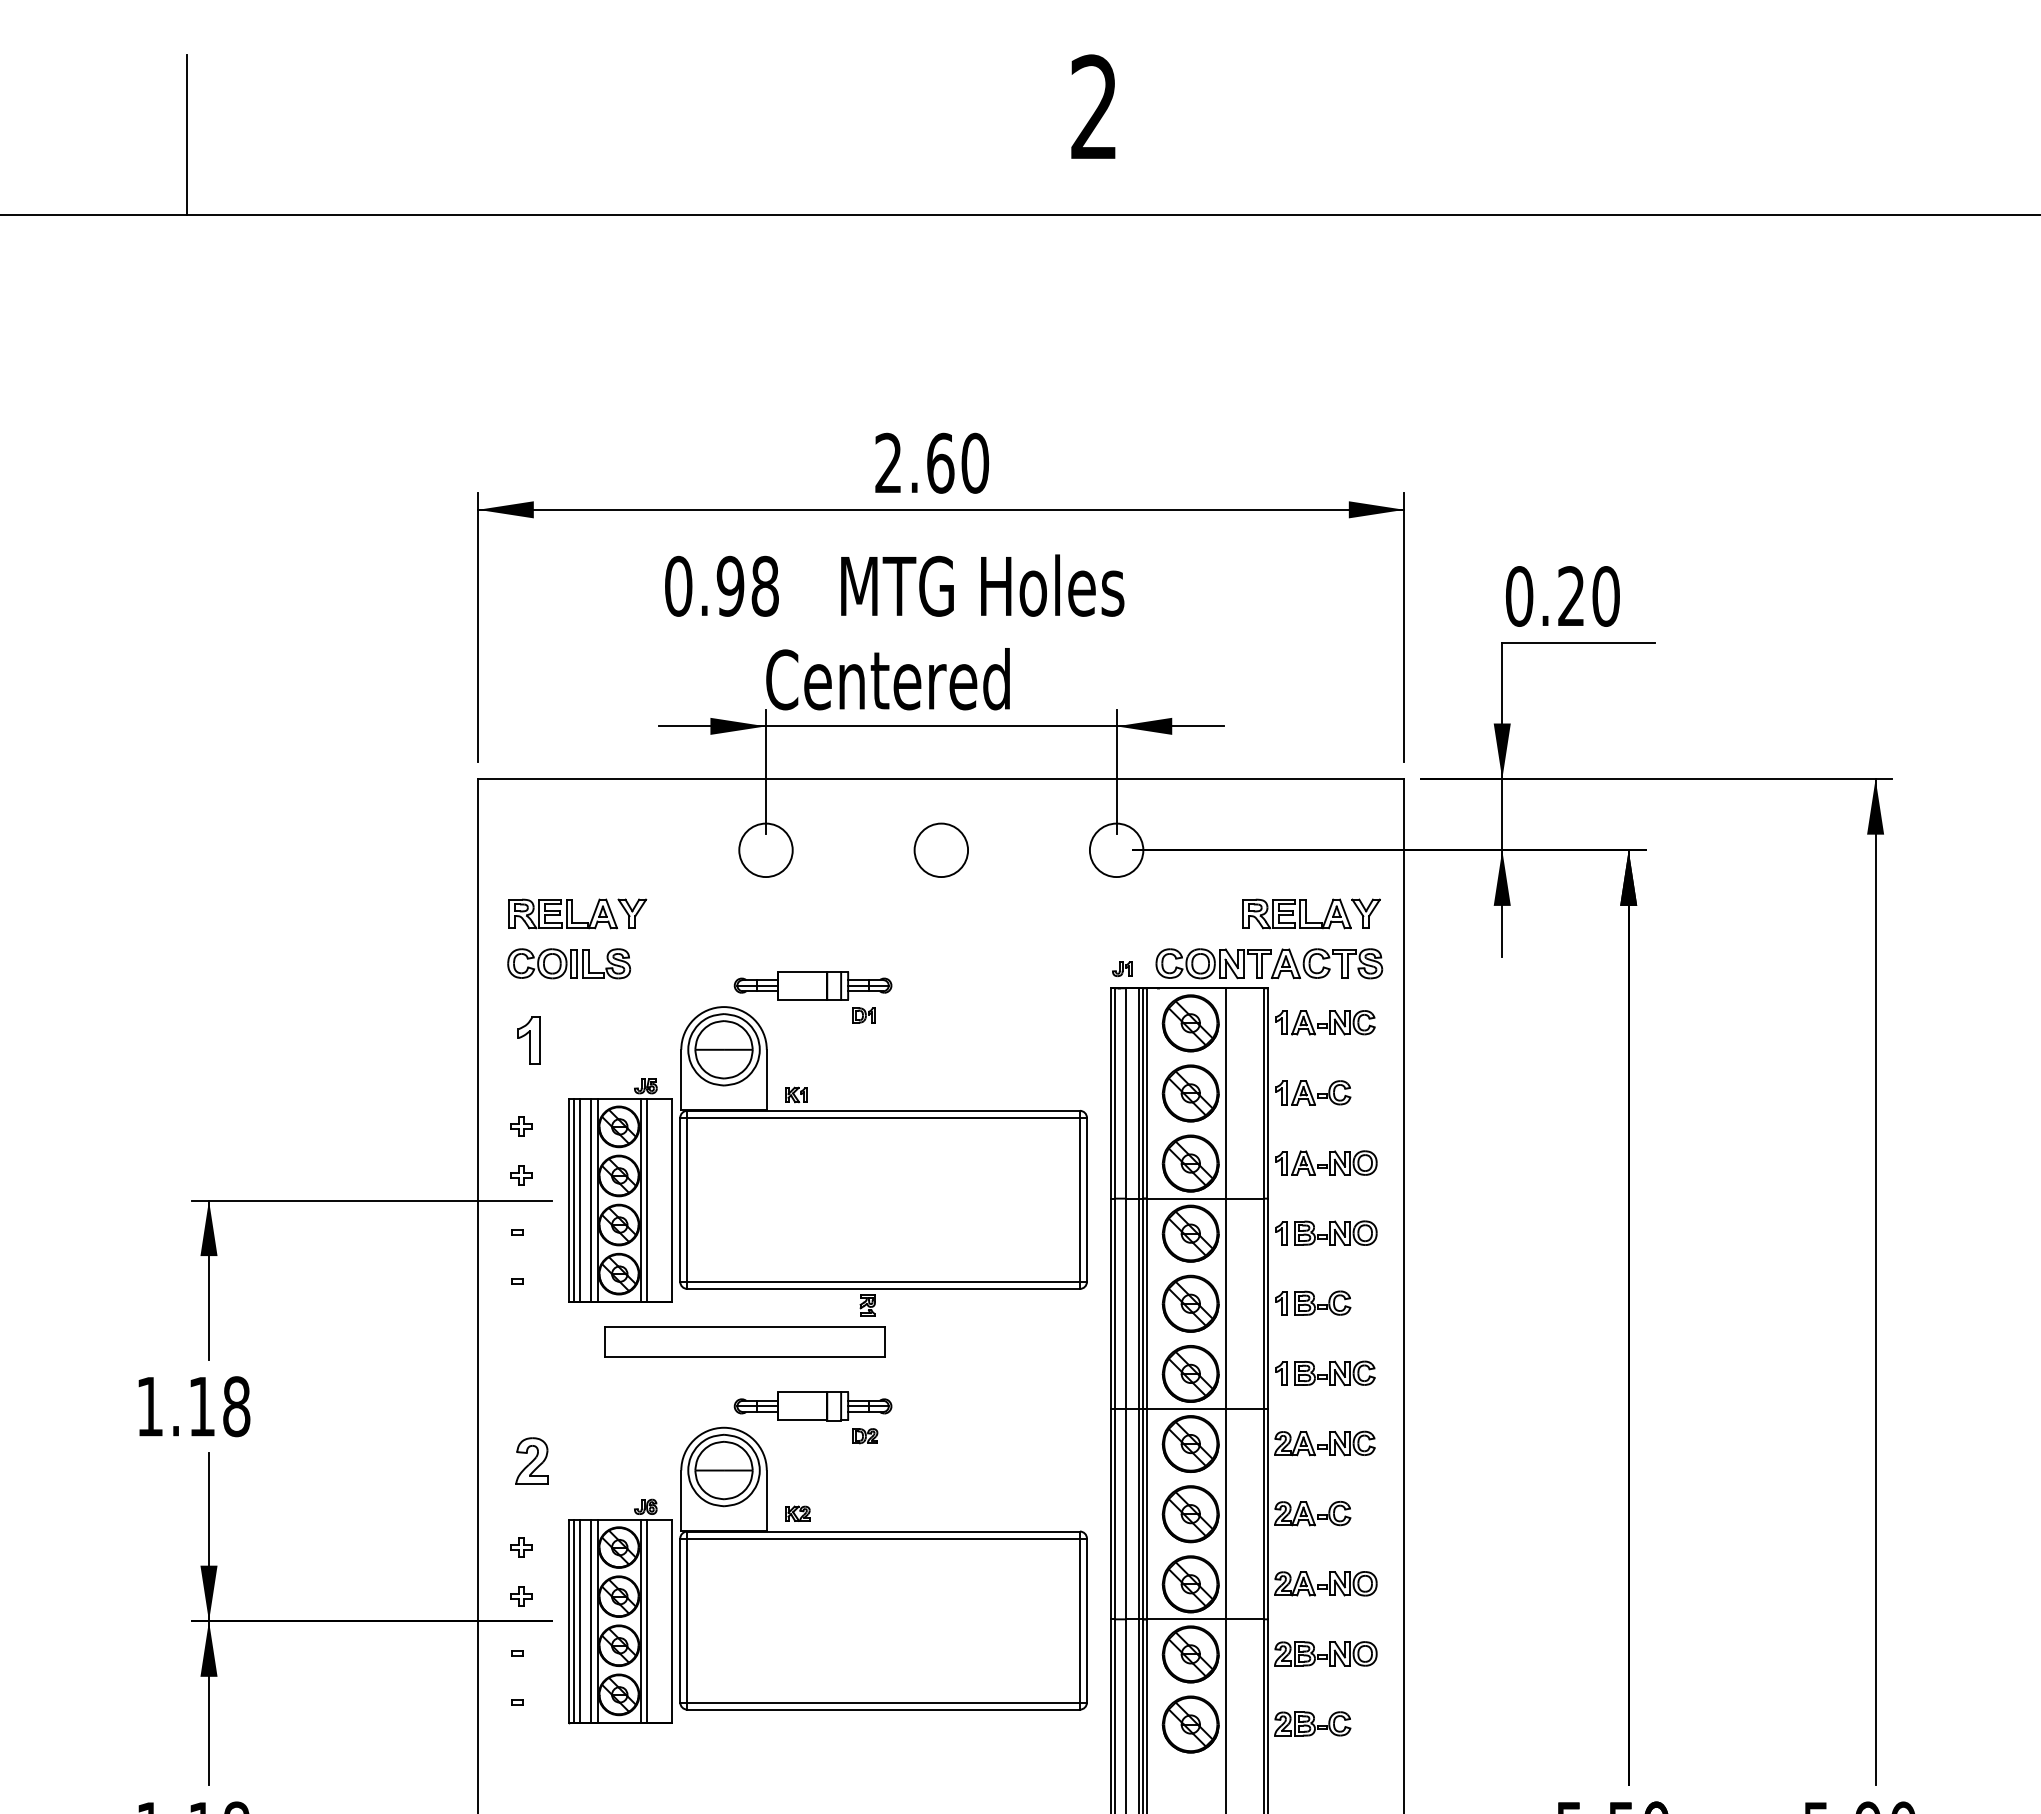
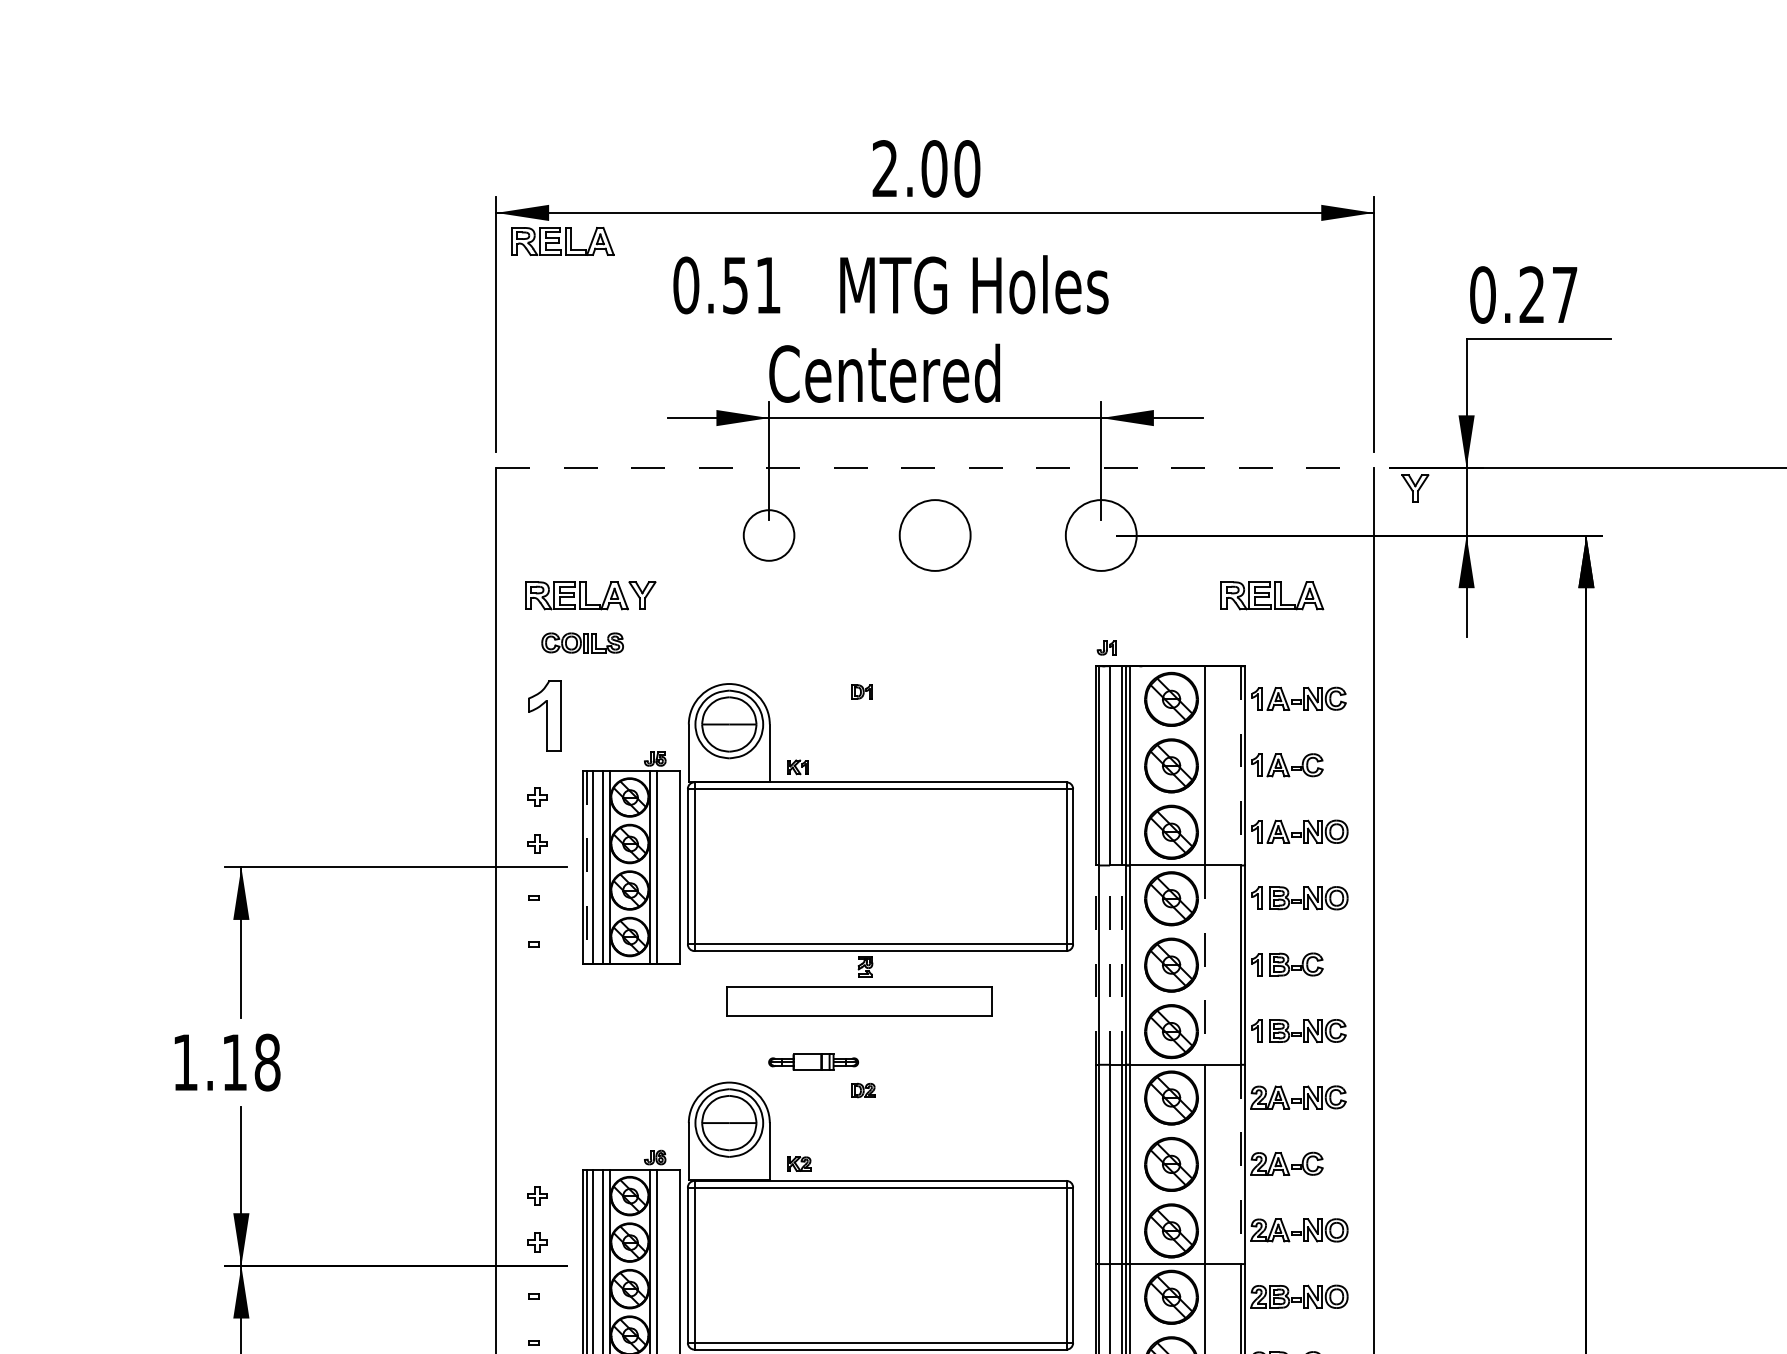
text: (940, 462) -> (934, 168), 2.60 -> 2.00
part: (548, 539) -> (563, 241), added
text: (747, 585) -> (751, 284), 0.98 -> 0.51
text: (1605, 596) -> (1564, 295), 0.20 -> 0.27
line: (941, 779) -> (935, 468), solid -> dashed
circle: (941, 850) -> (935, 535), size x1.4
circle: (1116, 850) -> (1101, 535), size x1.4
part: (1365, 913) -> (1414, 488), moved
part: (569, 963) -> (582, 642), size x0.7
part: (1275, 965) -> (1251, 644), removed
part: (812, 985) -> (813, 663), removed
part: (528, 1040) -> (544, 715), size x1.6
line: (1263, 1093) -> (1240, 765), solid -> dashed
line: (573, 1200) -> (586, 867), solid -> dashed
line: (1110, 1303) -> (1095, 964), solid -> dashed
line: (1125, 1303) -> (1109, 964), solid -> dashed
line: (1138, 1303) -> (1121, 964), solid -> dashed
line: (1225, 1304) -> (1204, 965), solid -> dashed
part: (744, 1341) -> (858, 1000), moved
part: (812, 1406) -> (813, 1062), size x0.6
part: (531, 1460) -> (546, 1113), removed
line: (1263, 1514) -> (1240, 1164), solid -> dashed

